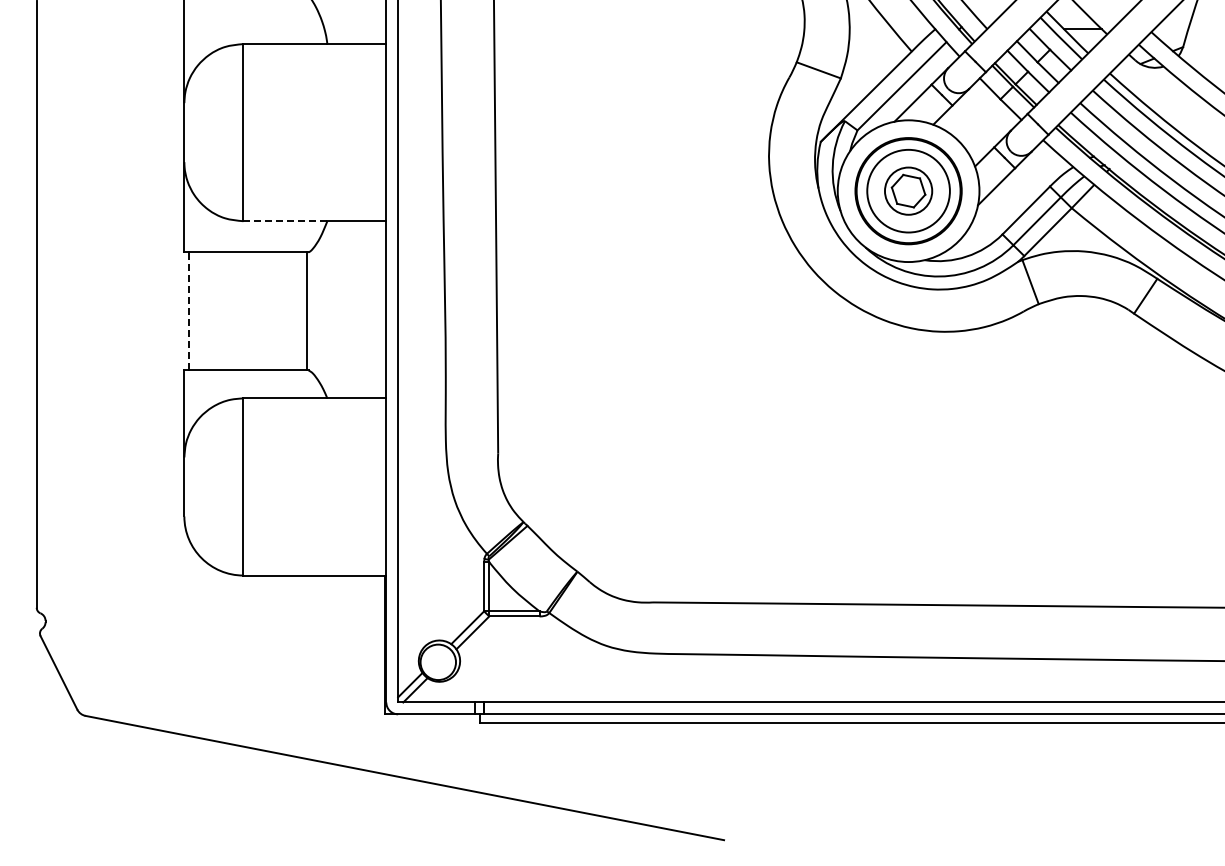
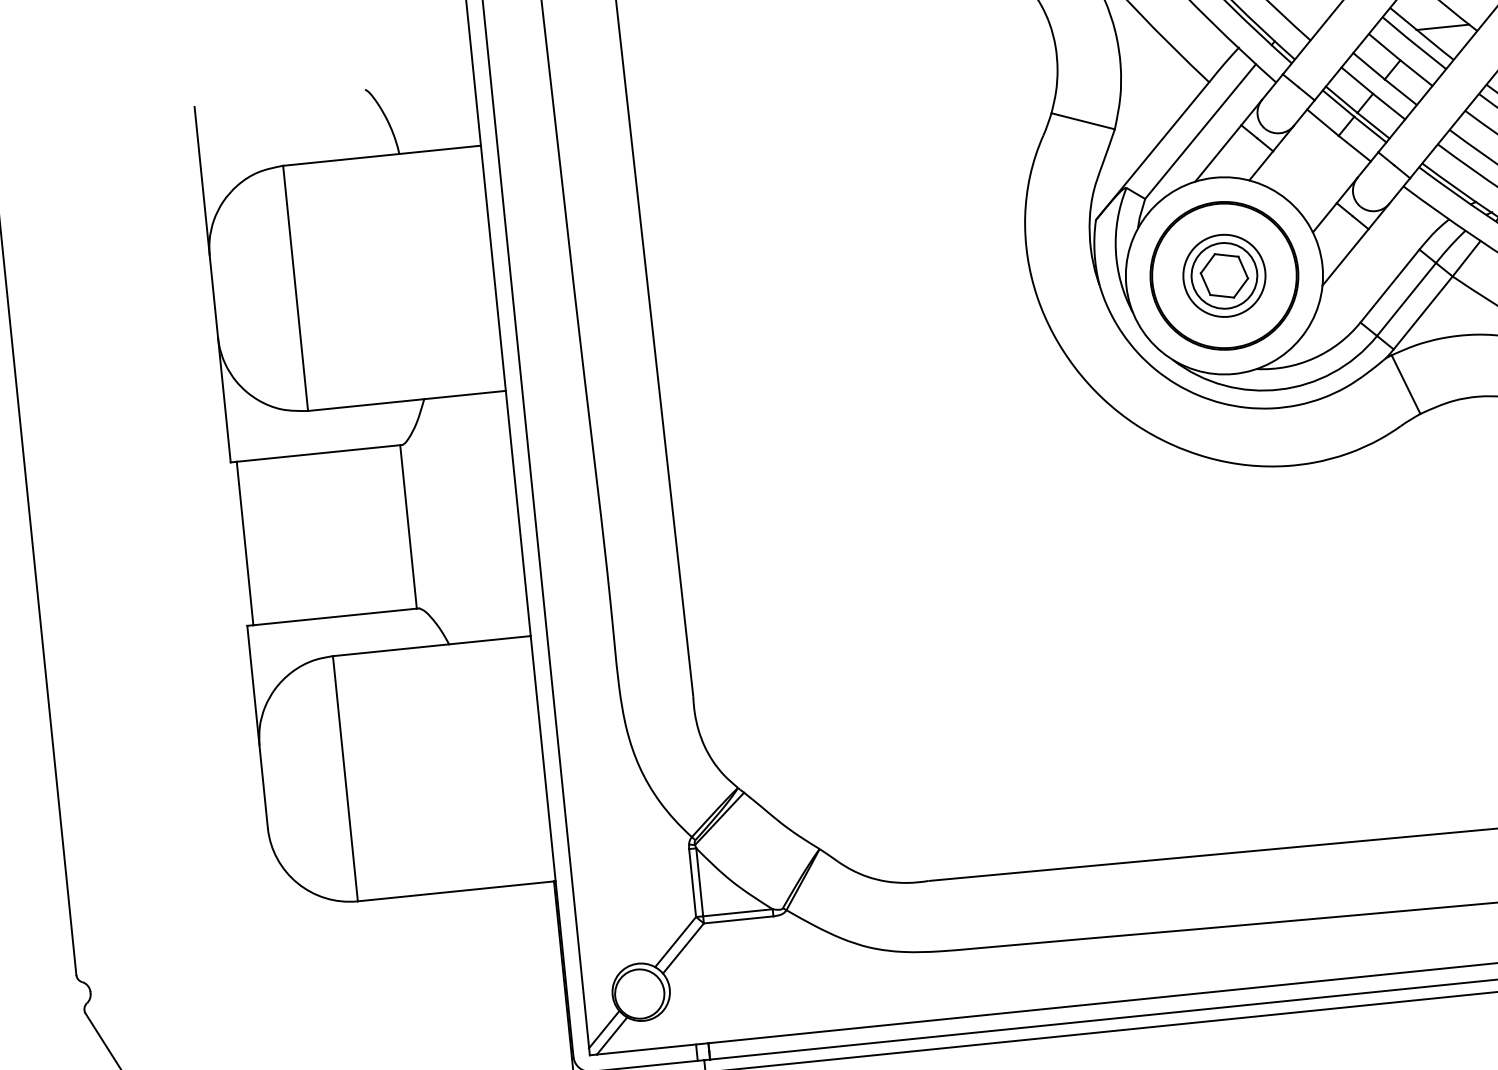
circle: (908, 190) -> (1224, 274), size x0.71
line: (285, 221) -> (366, 405), dashed -> solid
line: (188, 310) -> (244, 542), dashed -> solid

